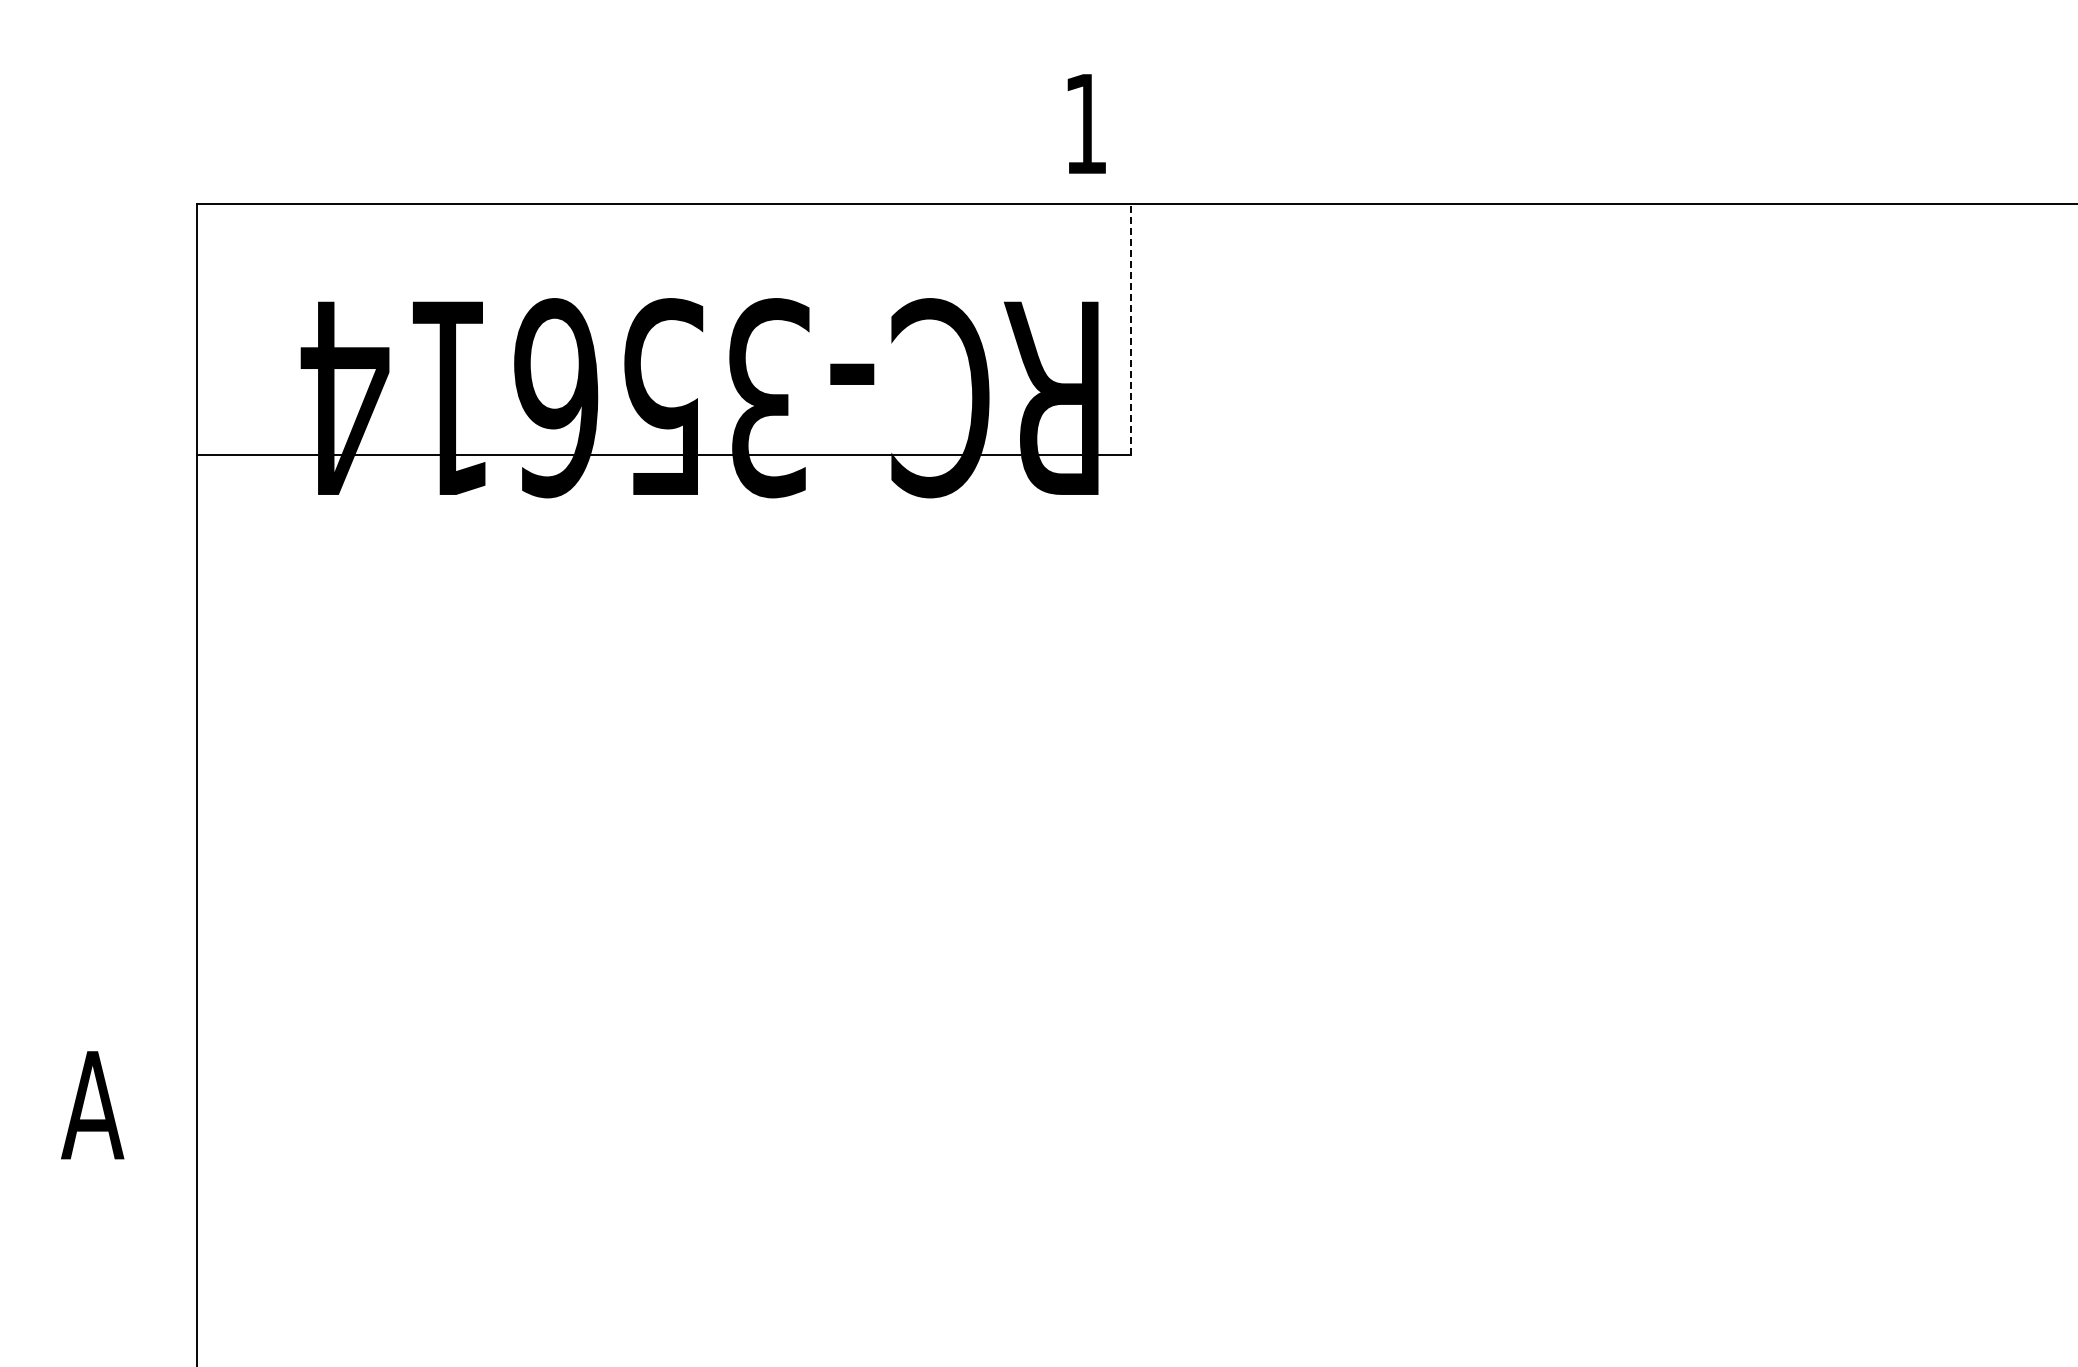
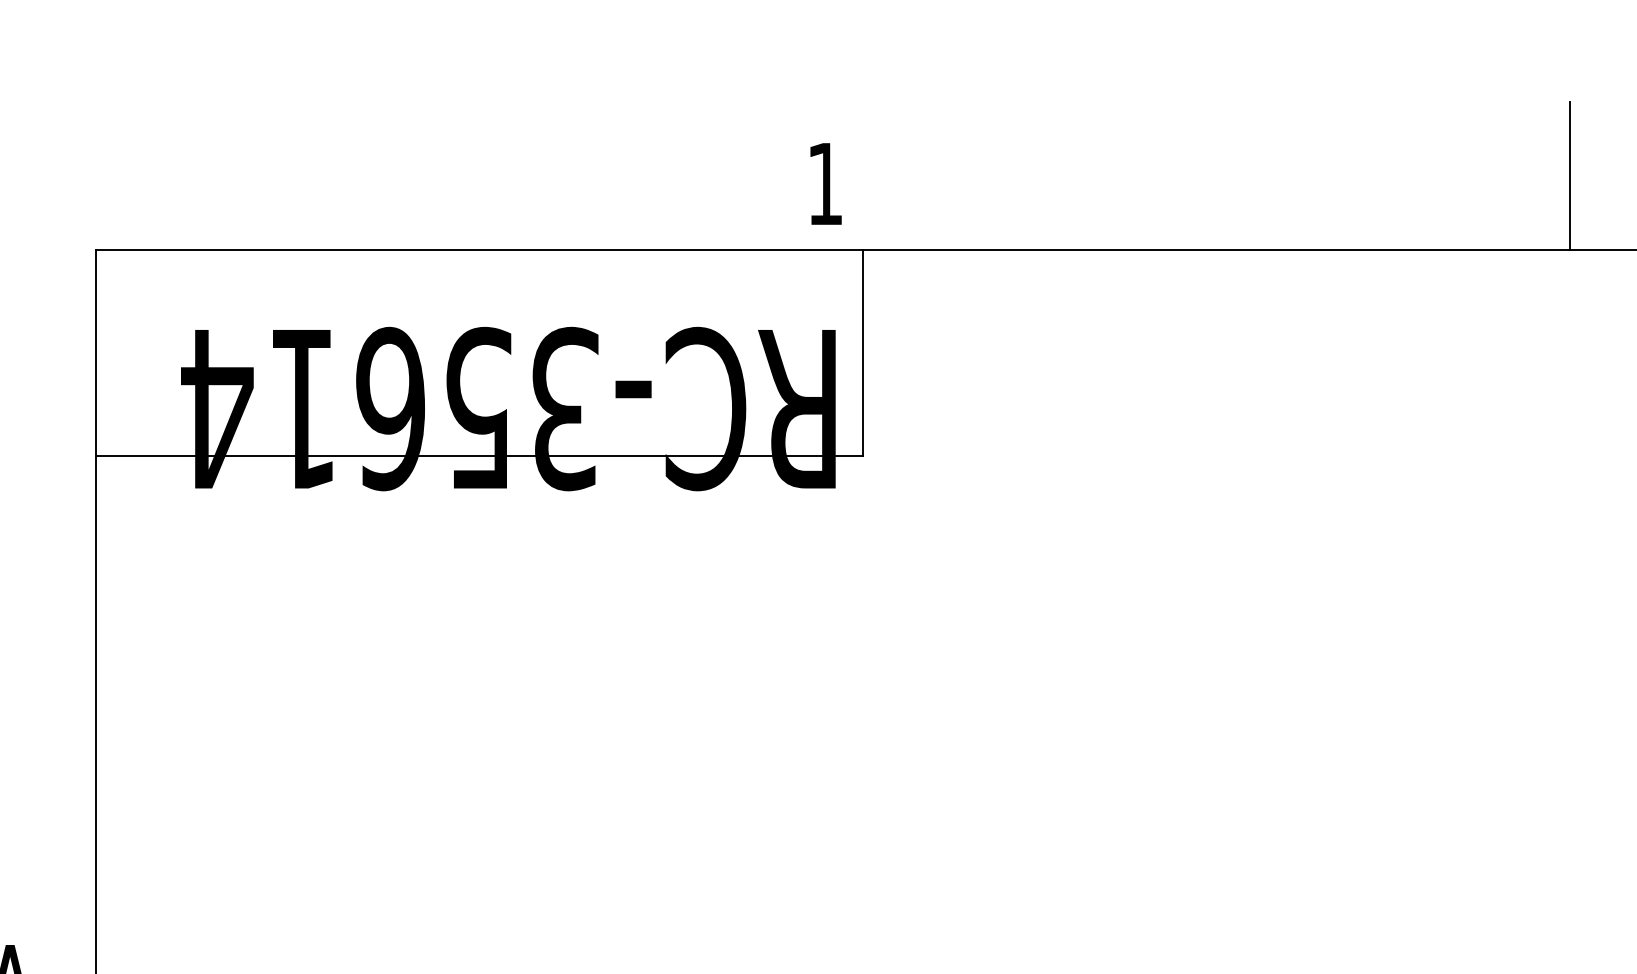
line: (1993, 113) -> (1570, 175), added
line: (1131, 329) -> (862, 352), dashed -> solid

